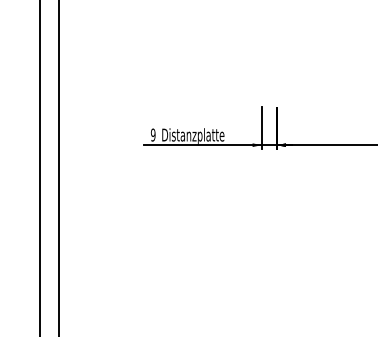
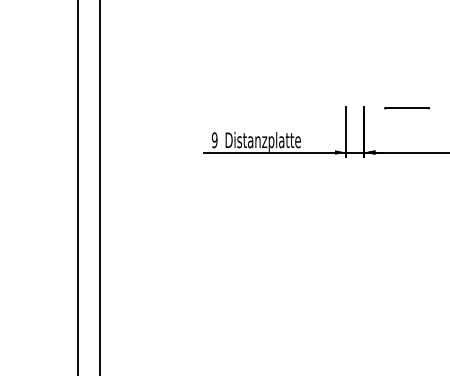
line: (312, 108) -> (407, 108), added

